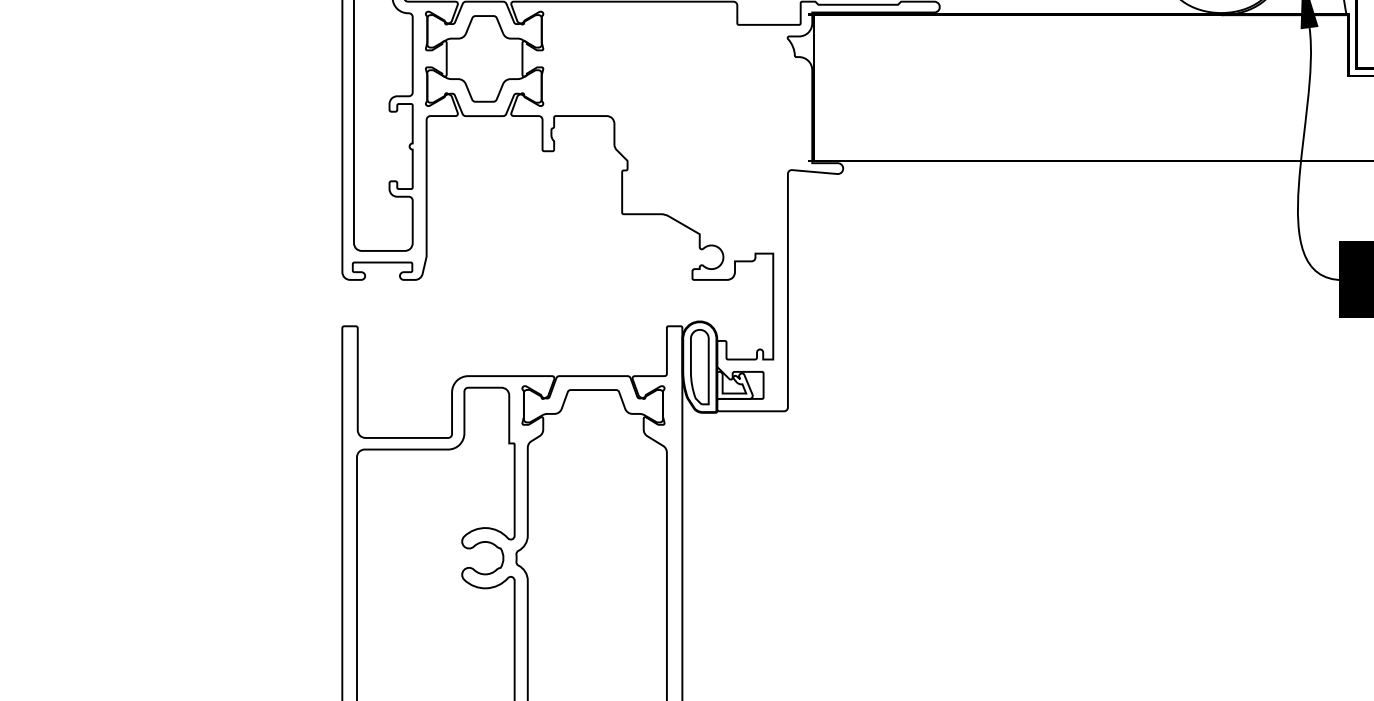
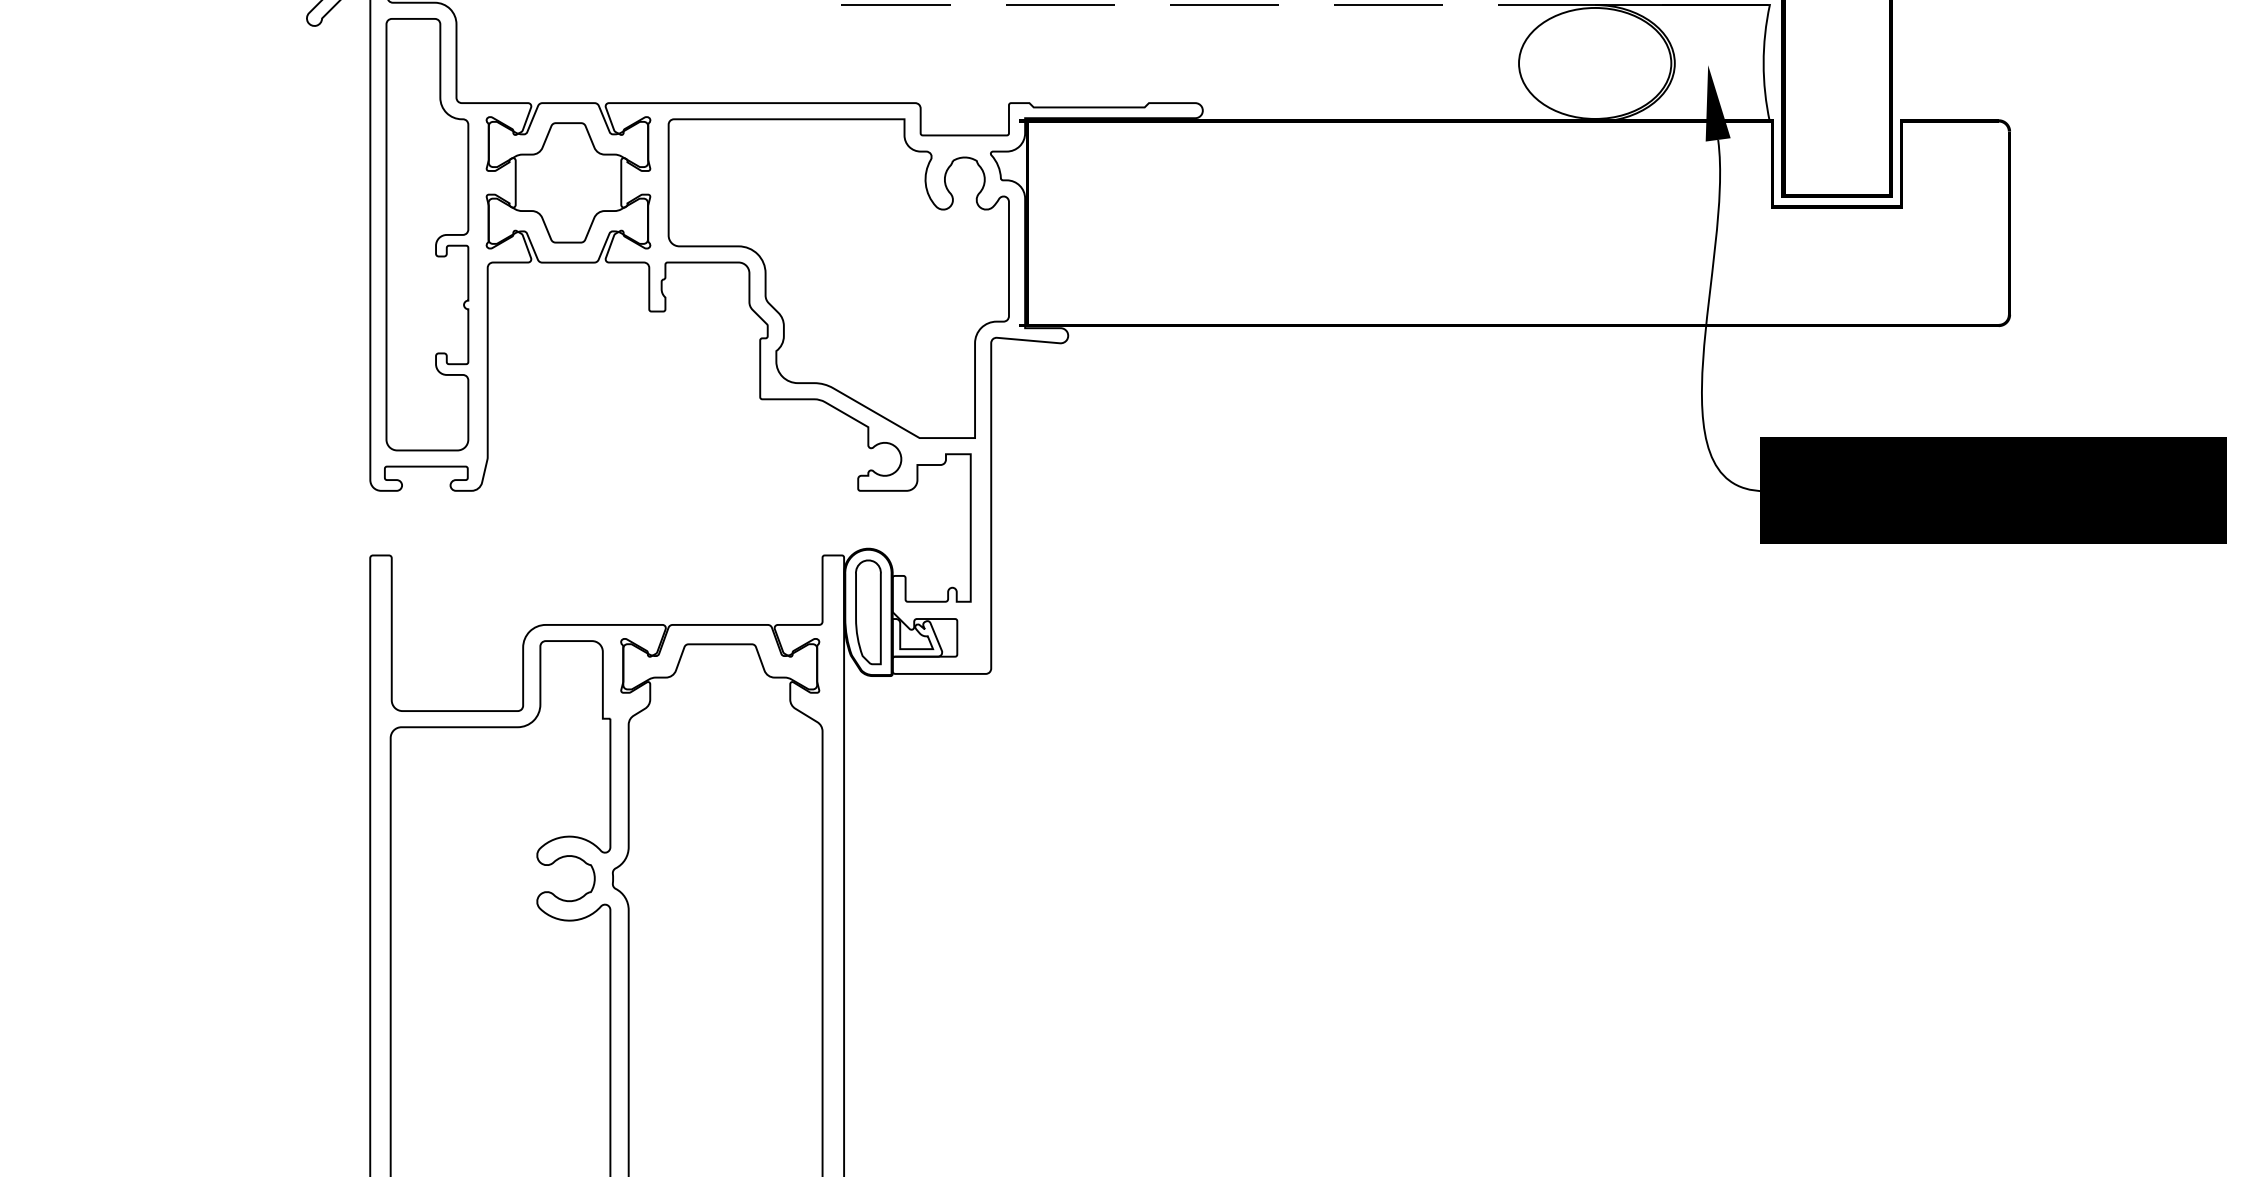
part: (678, 127) -> (838, 278), added

